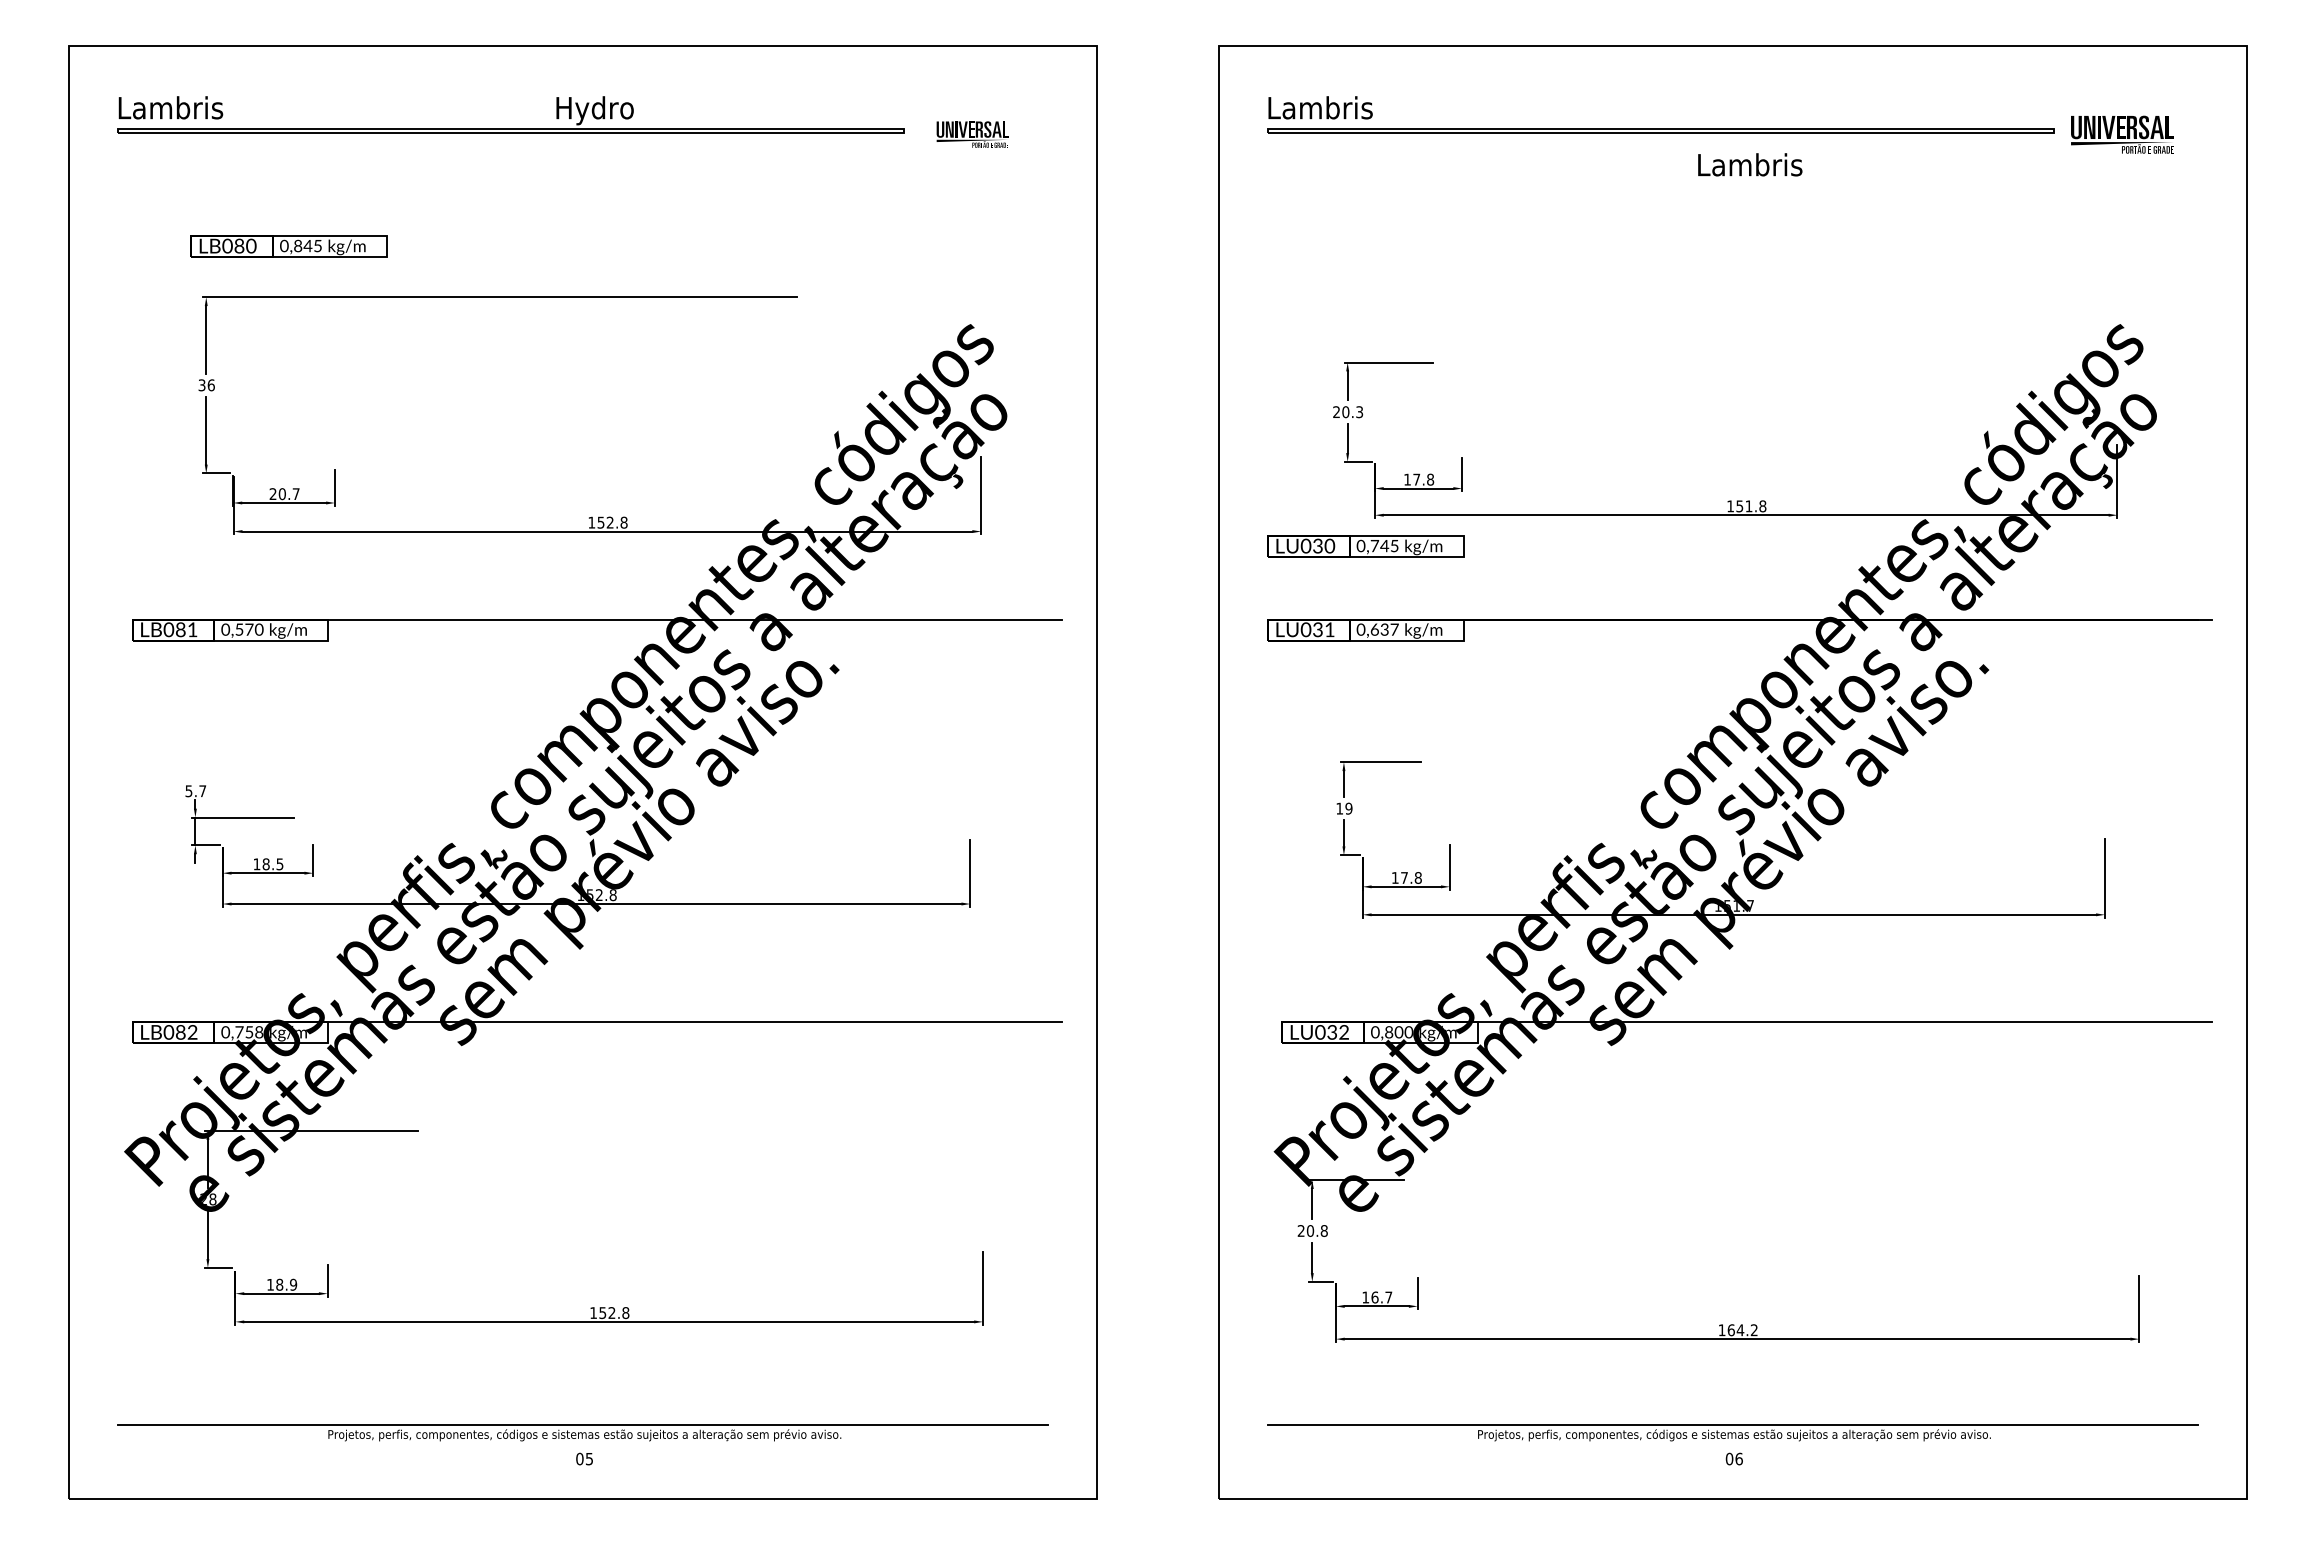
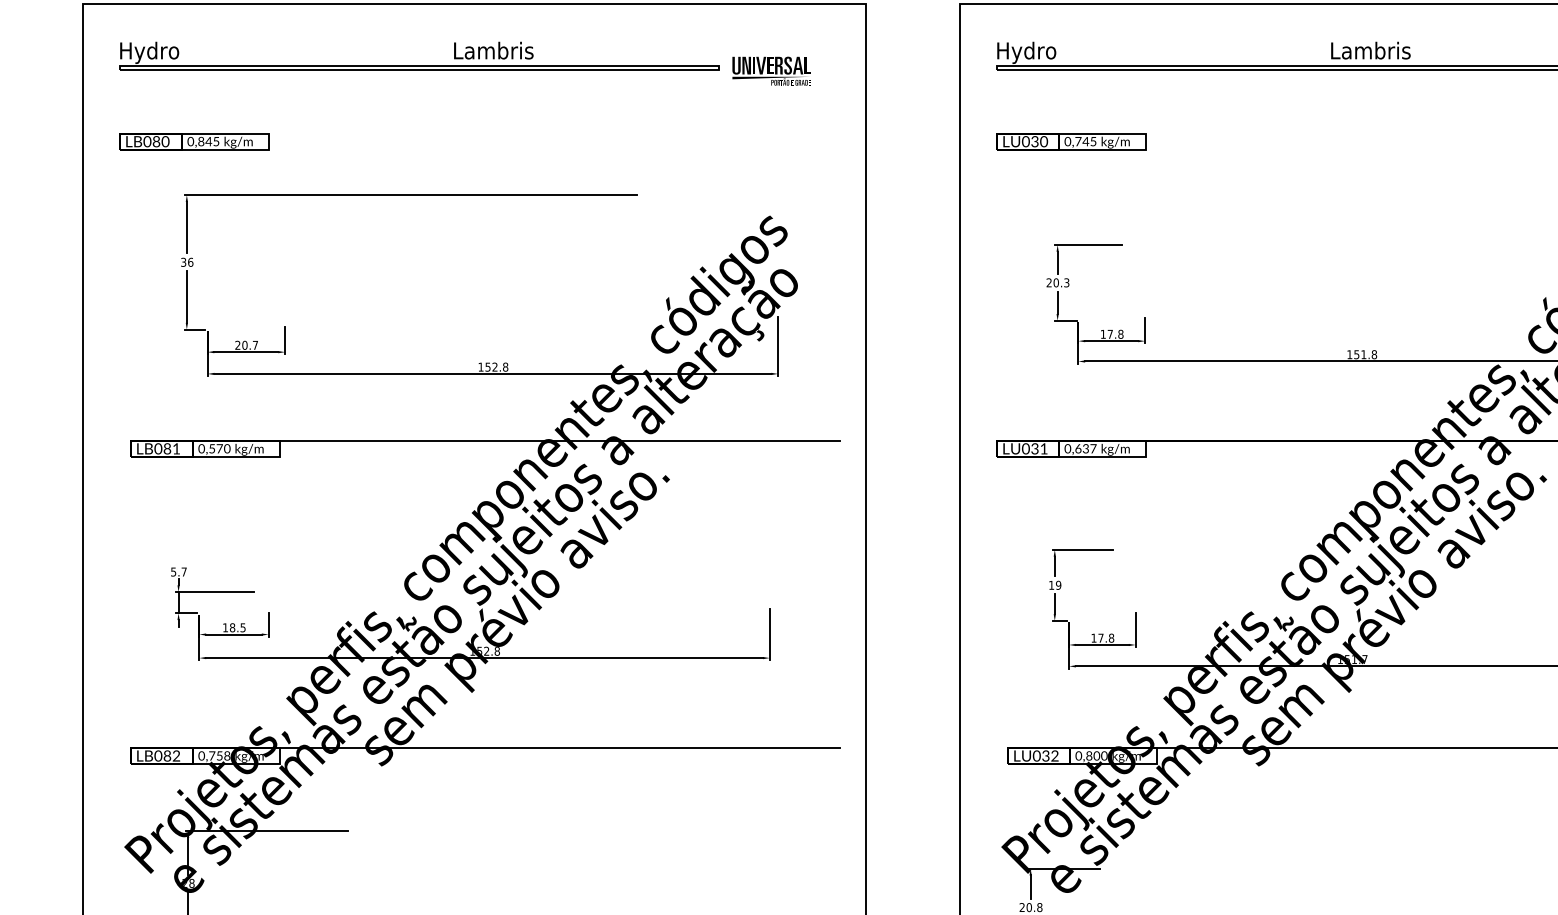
text: (172, 110) -> (161, 52), Lambris -> Hydro
text: (609, 110) -> (494, 52), Hydro -> Lambris
text: (1321, 110) -> (1037, 52), Lambris -> Hydro
part: (972, 134) -> (771, 71), size x1.43
text: (1750, 164) -> (1371, 50), moved
part: (288, 246) -> (193, 141), moved
part: (1365, 546) -> (1071, 141), moved

